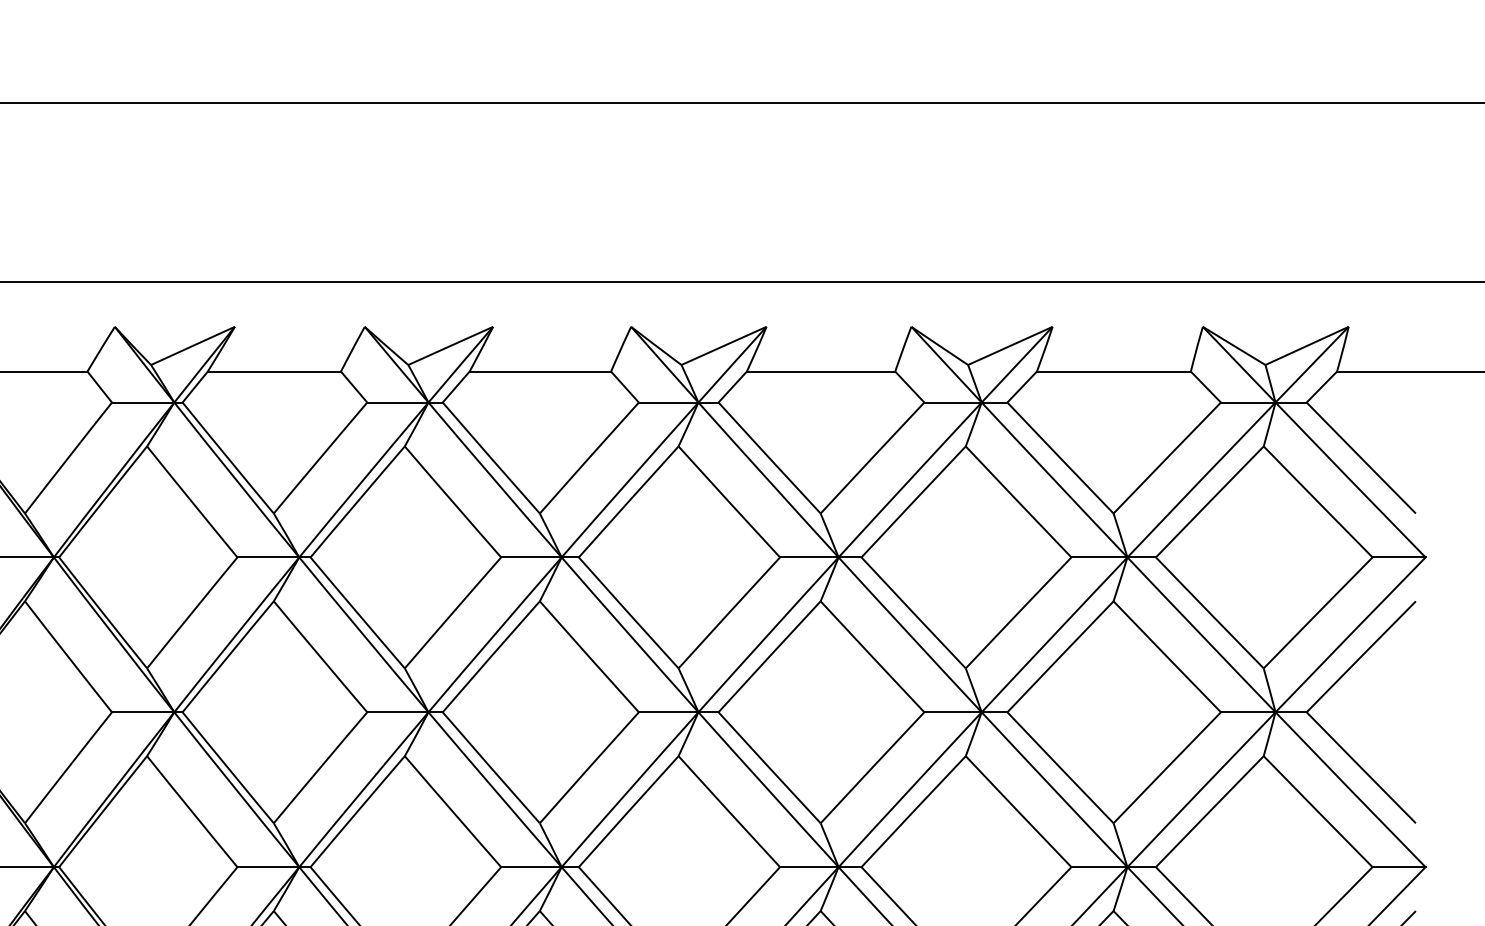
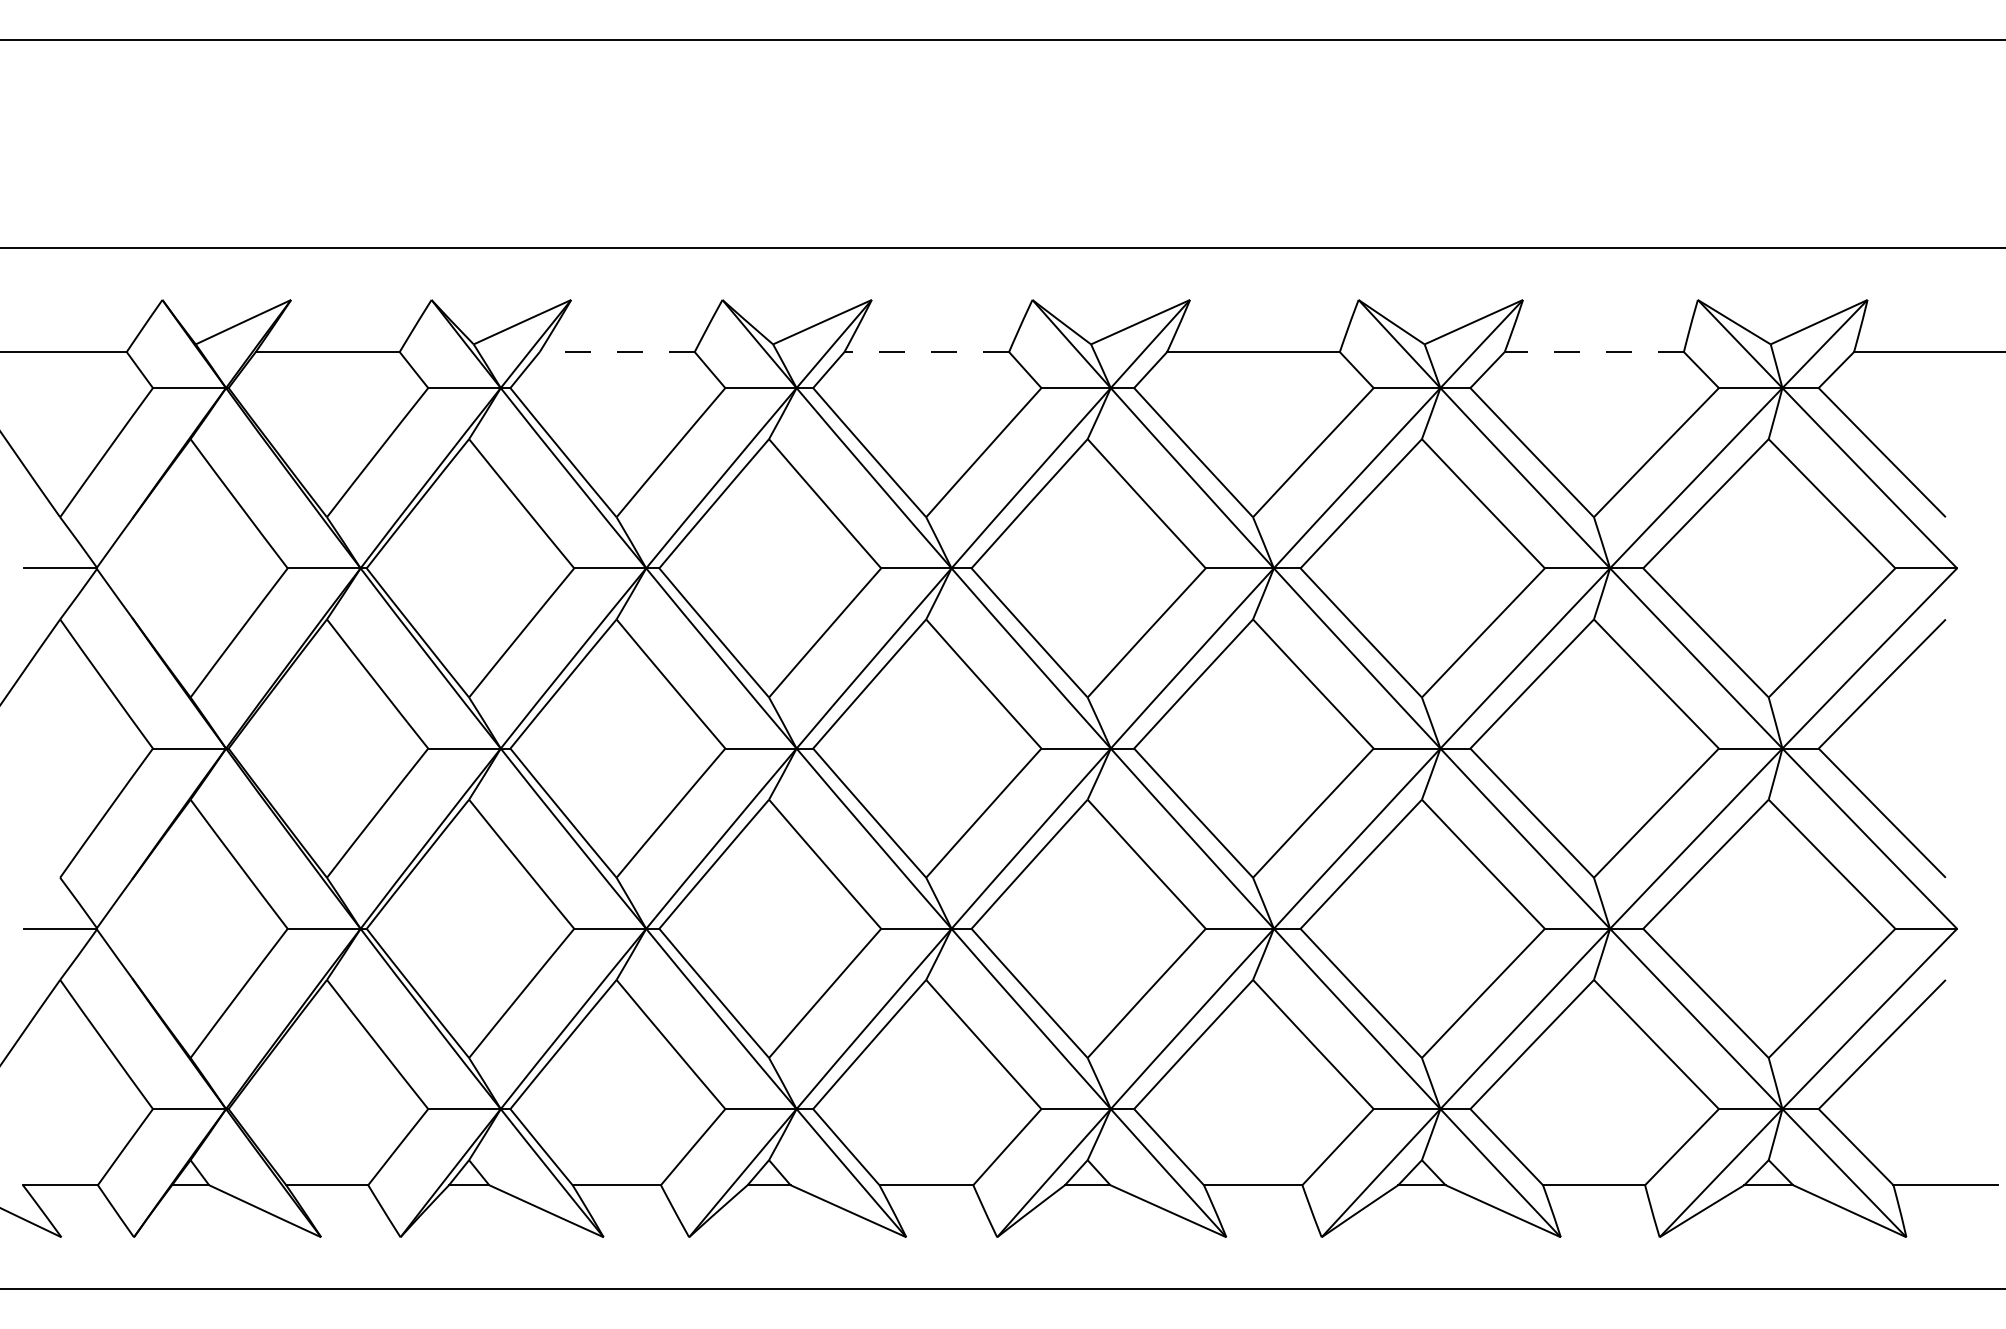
line: (273, 371) -> (616, 352), solid -> dashed
line: (540, 371) -> (926, 352), solid -> dashed
line: (1114, 371) -> (1594, 352), solid -> dashed

